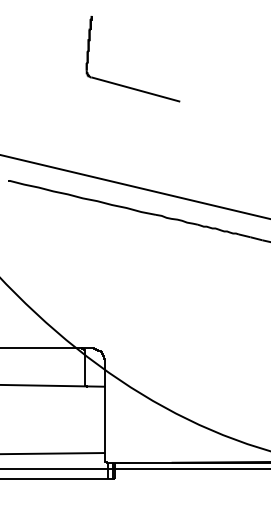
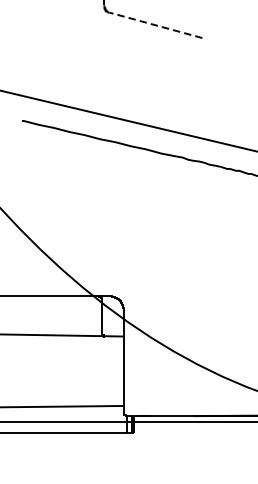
line: (135, 89) -> (155, 25), solid -> dashed

